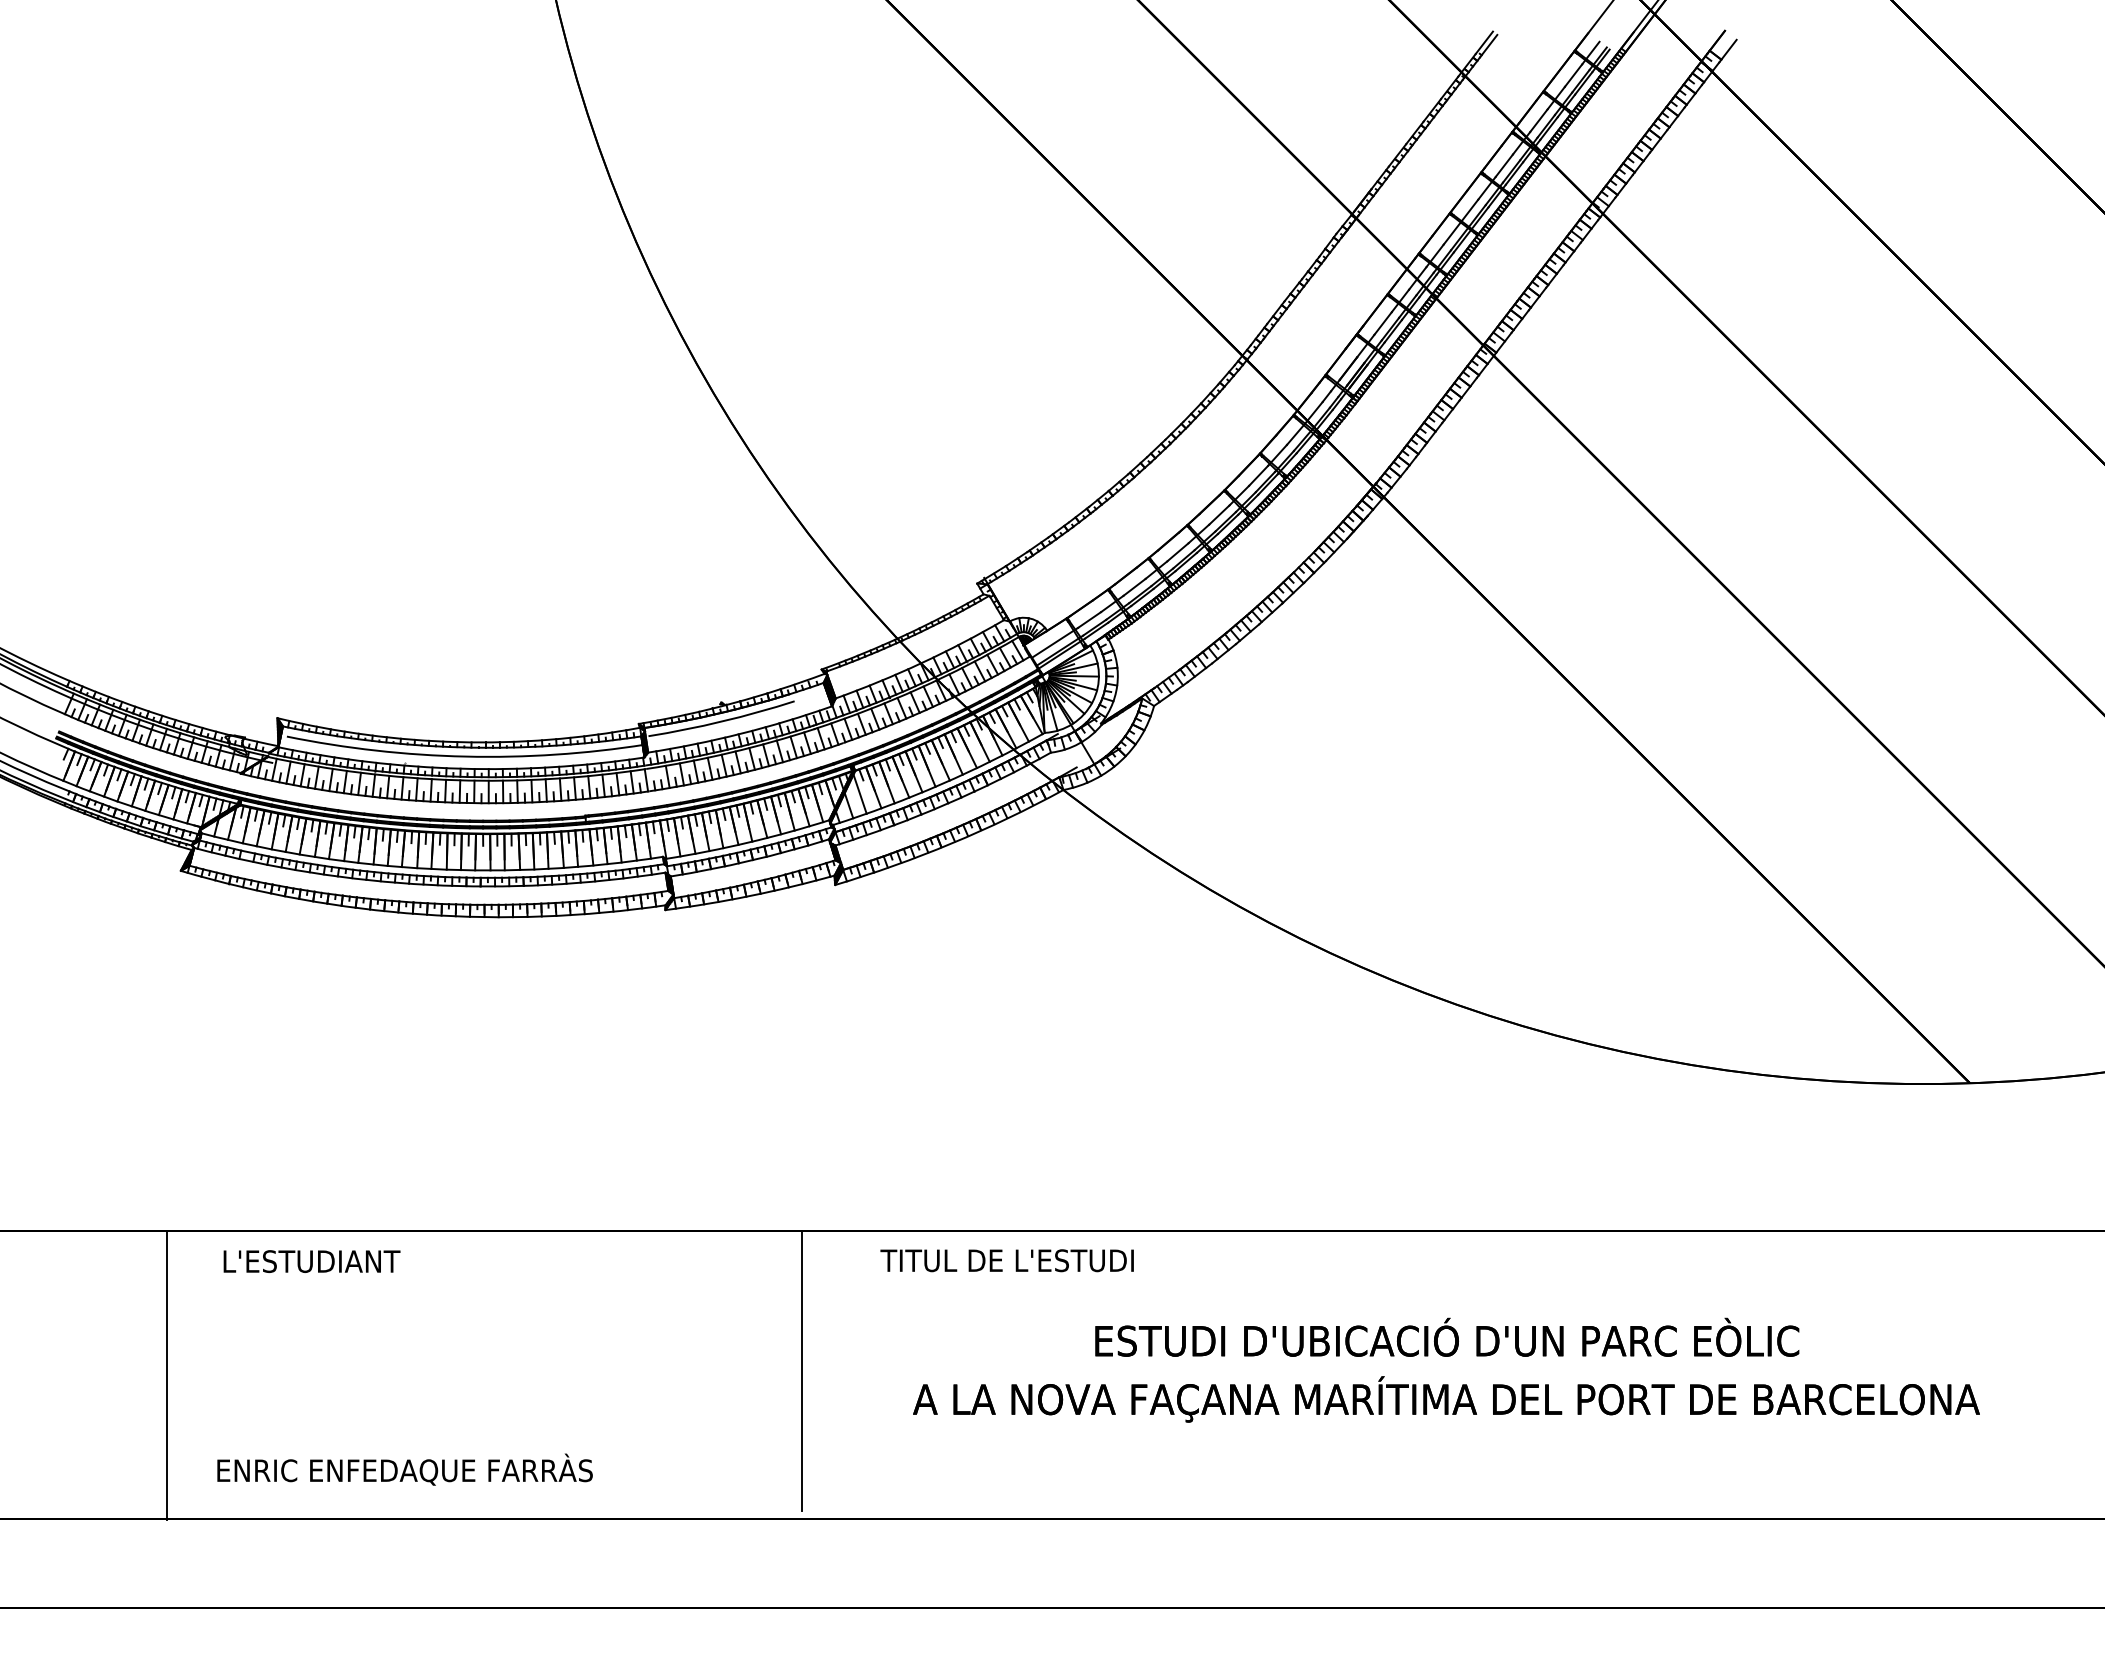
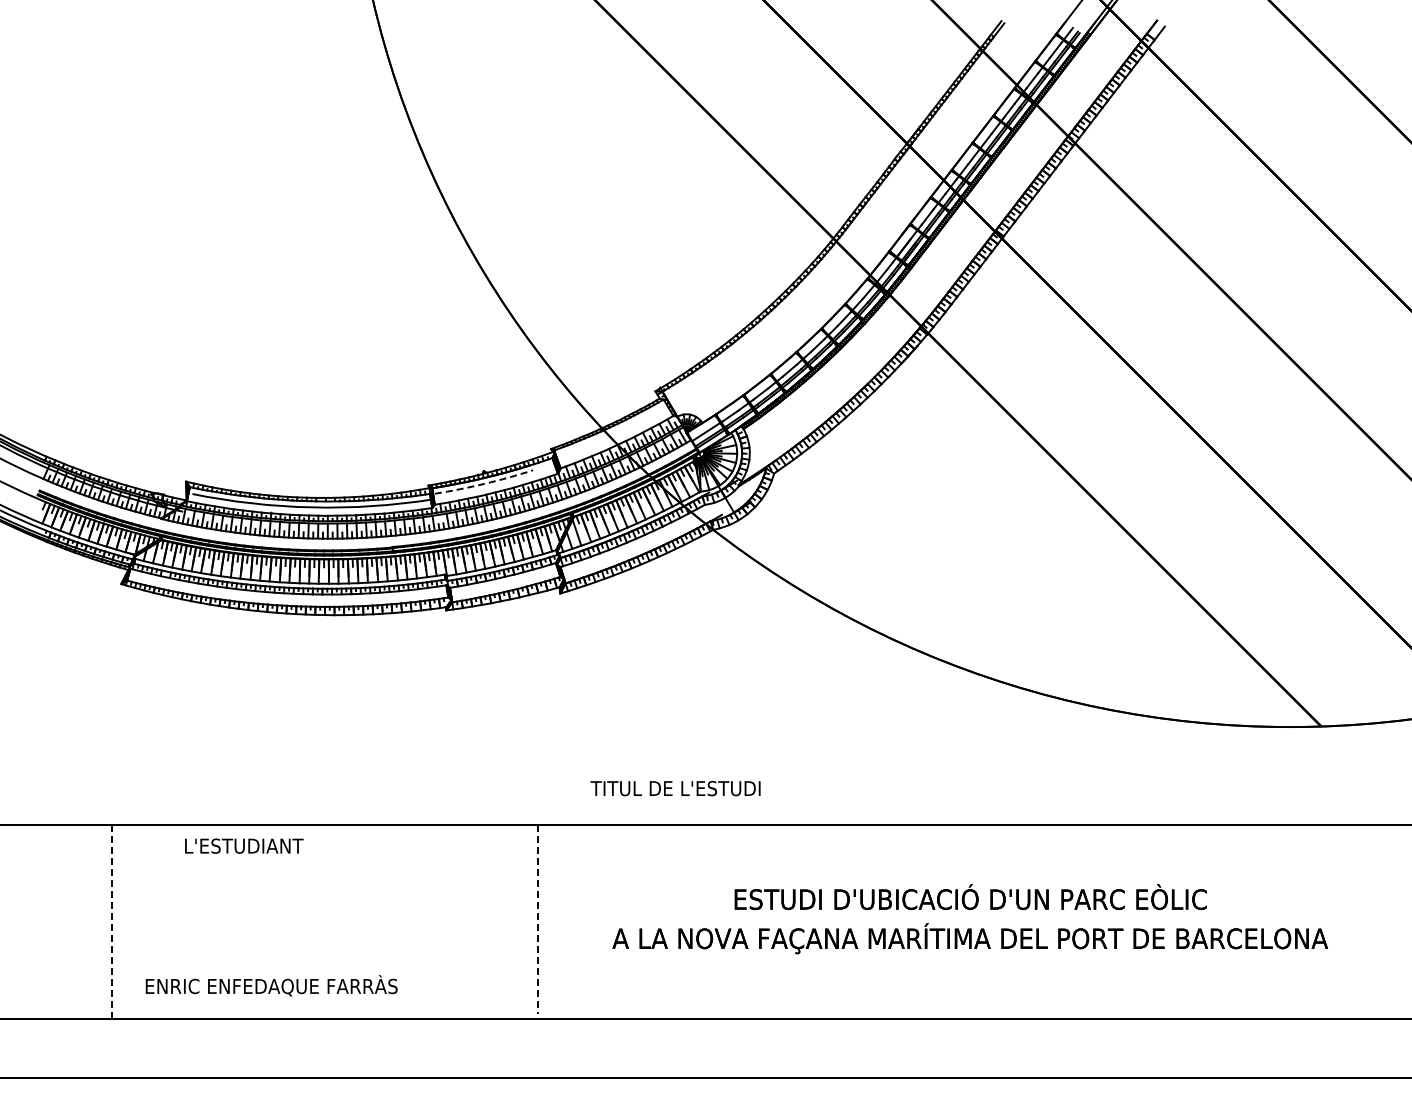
arc: (722, 720) -> (484, 483), solid -> dashed
text: (312, 1260) -> (244, 845), moved
text: (1007, 1260) -> (675, 788), moved
line: (801, 1372) -> (537, 920), solid -> dashed
line: (166, 1376) -> (111, 923), solid -> dashed

